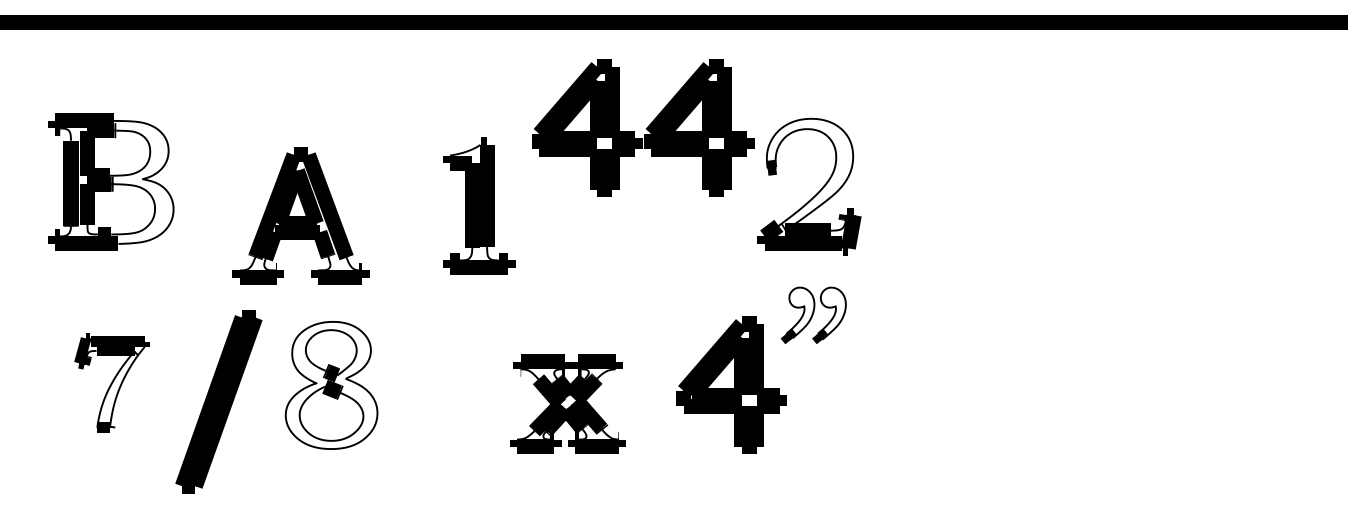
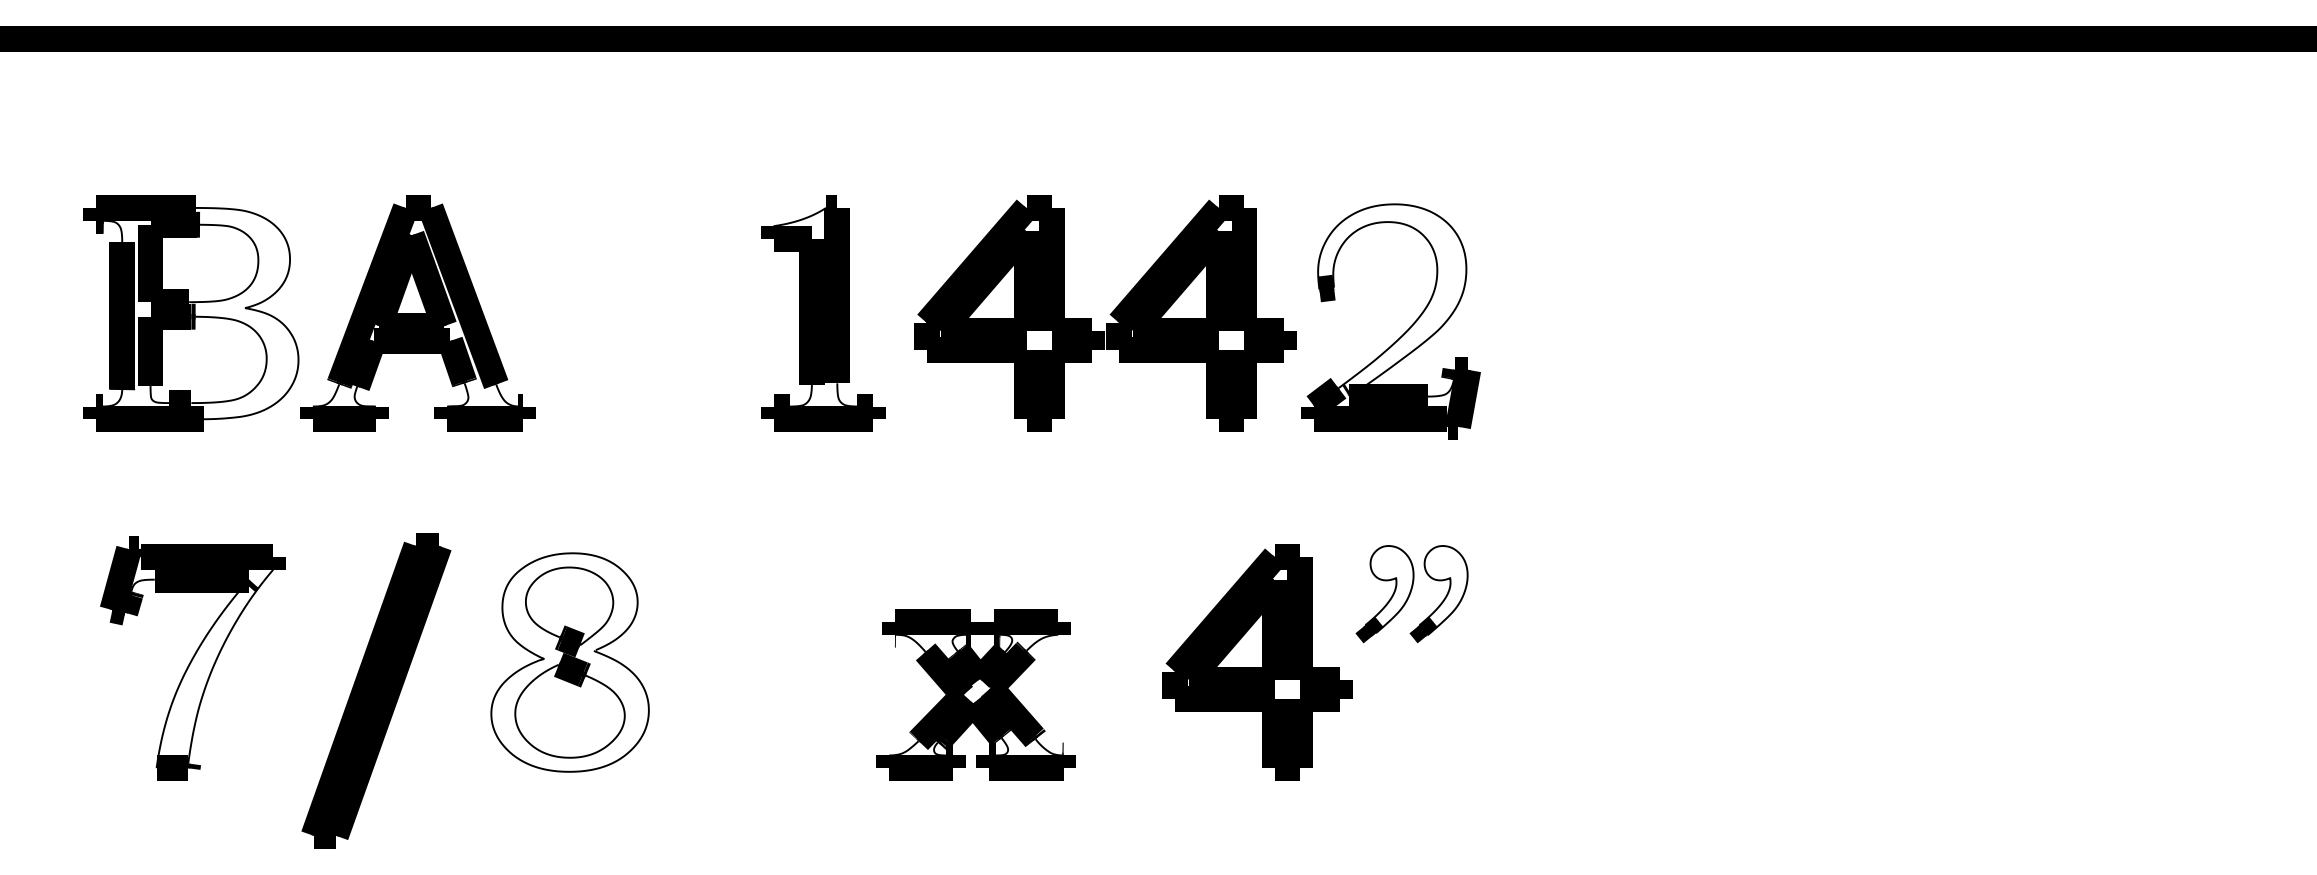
part: (643, 127) -> (1106, 312), moved
part: (479, 205) -> (824, 312), moved
part: (300, 215) -> (416, 312), moved
part: (813, 314) -> (1411, 592), moved
part: (111, 382) -> (191, 657), size x1.43

